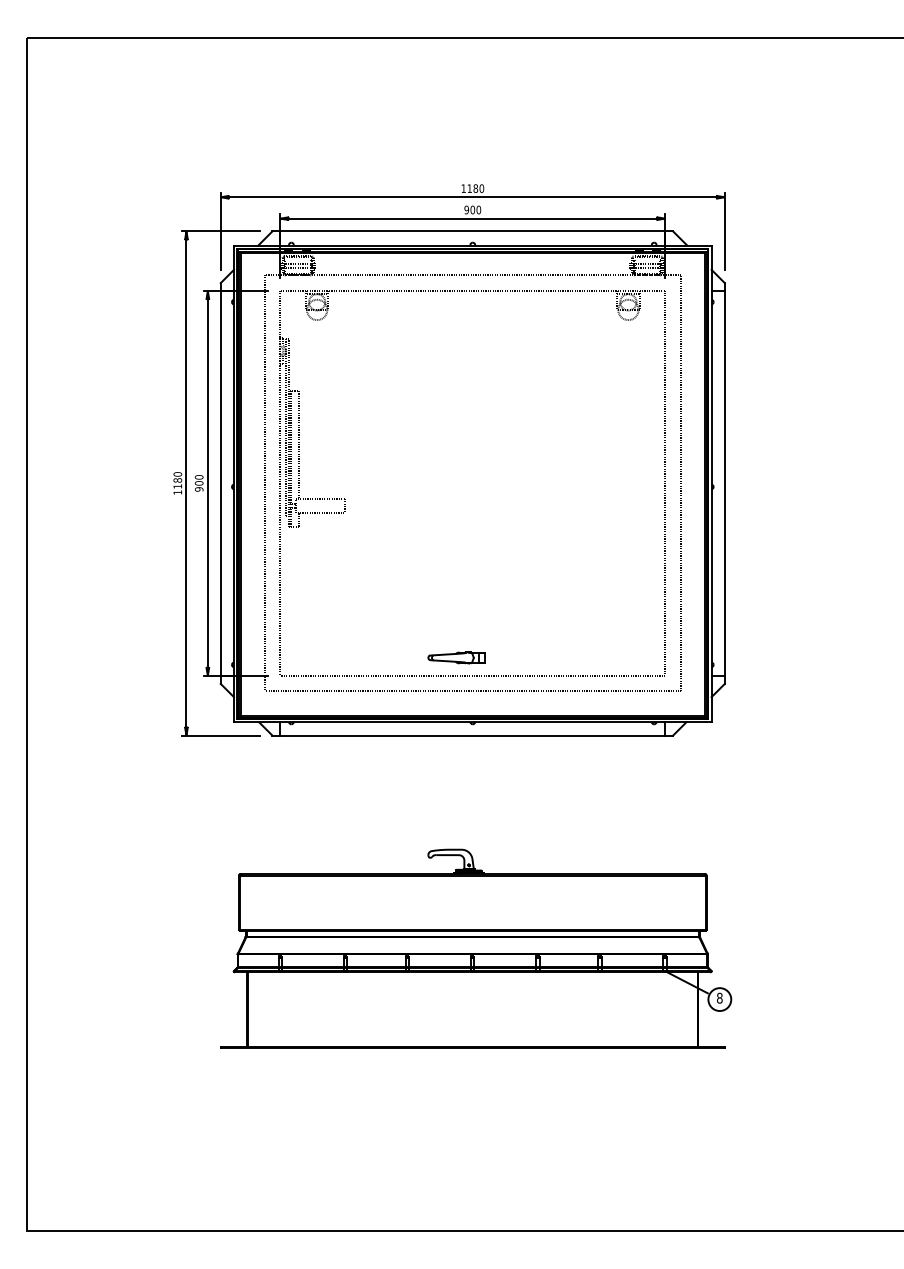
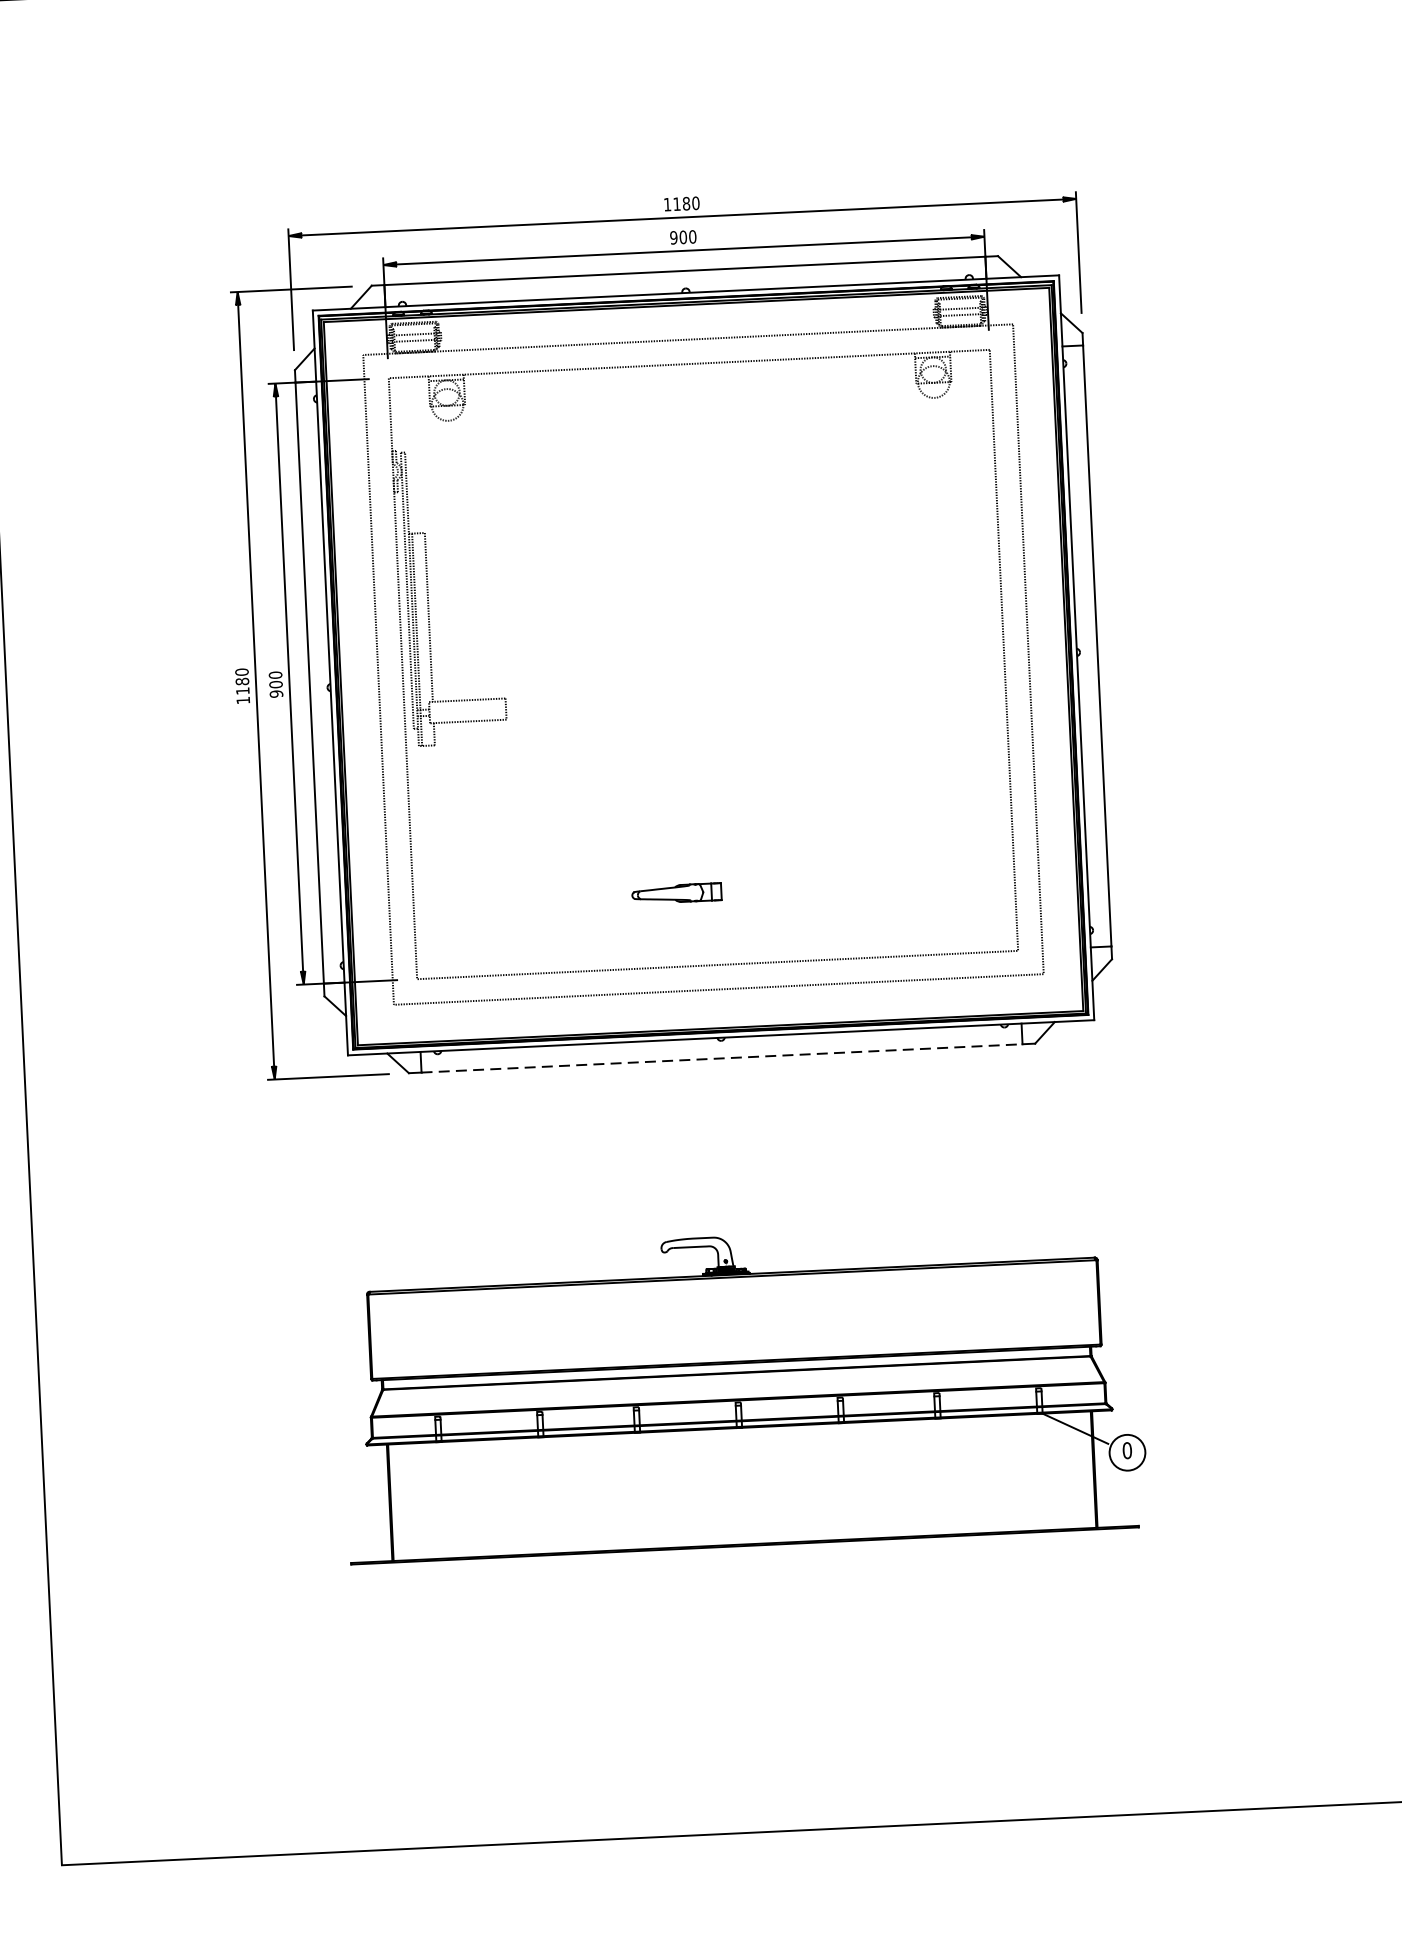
part: (456, 657) -> (676, 892), moved
line: (473, 735) -> (723, 1058), solid -> dashed
text: (719, 998) -> (1126, 1451), 8 -> 0

